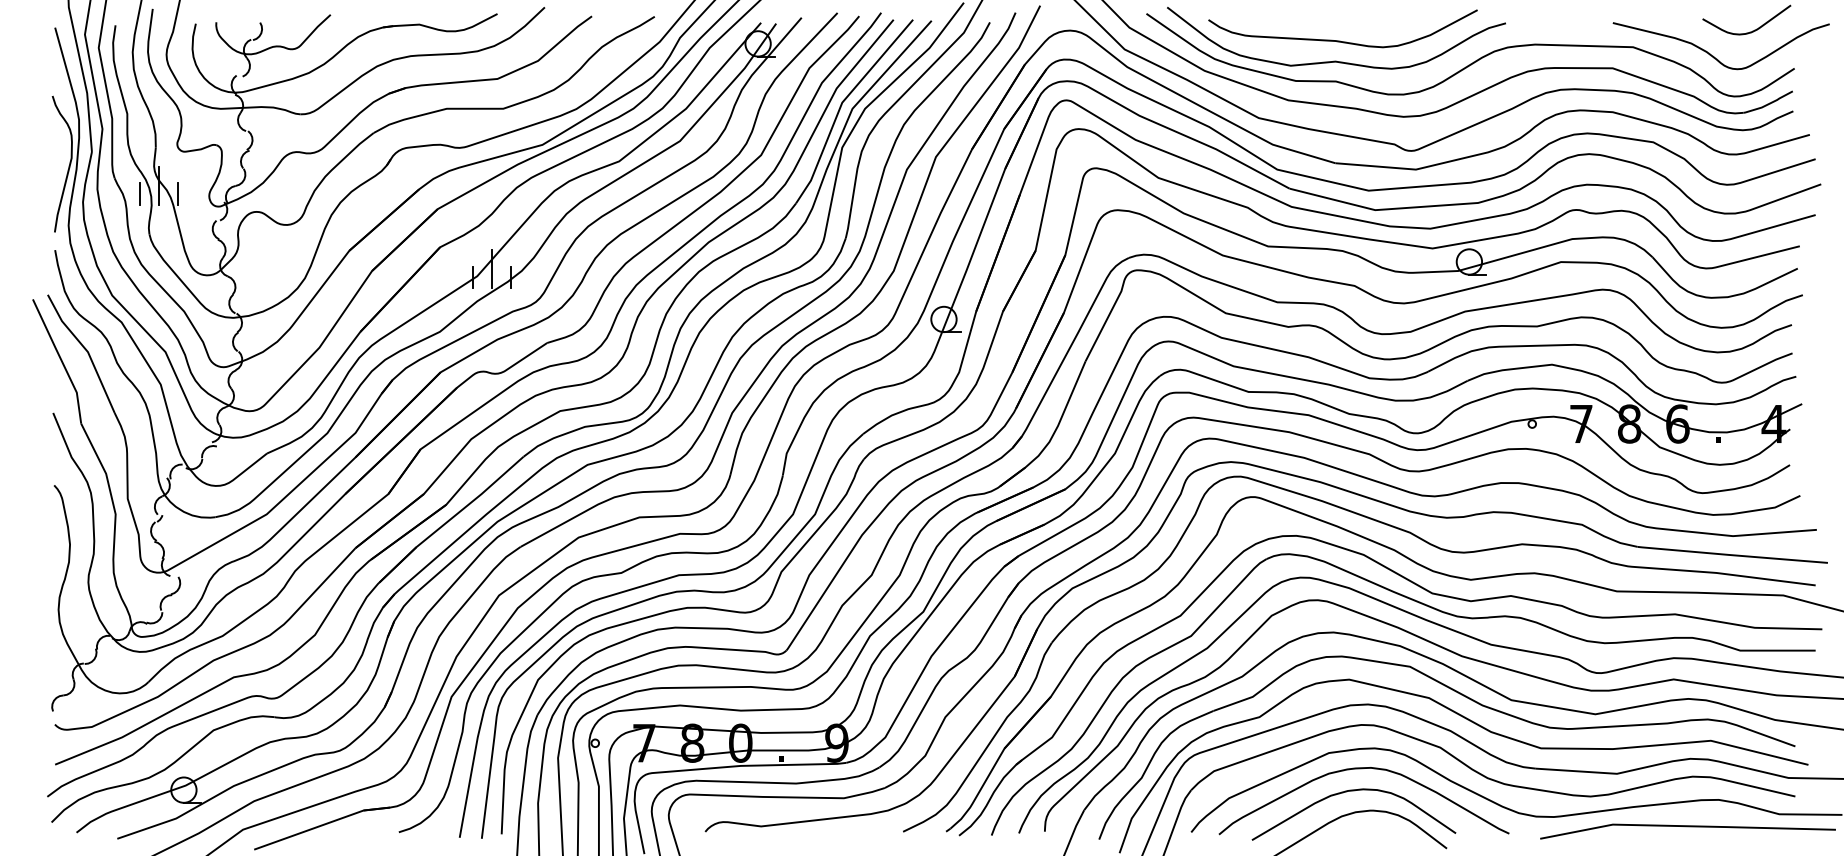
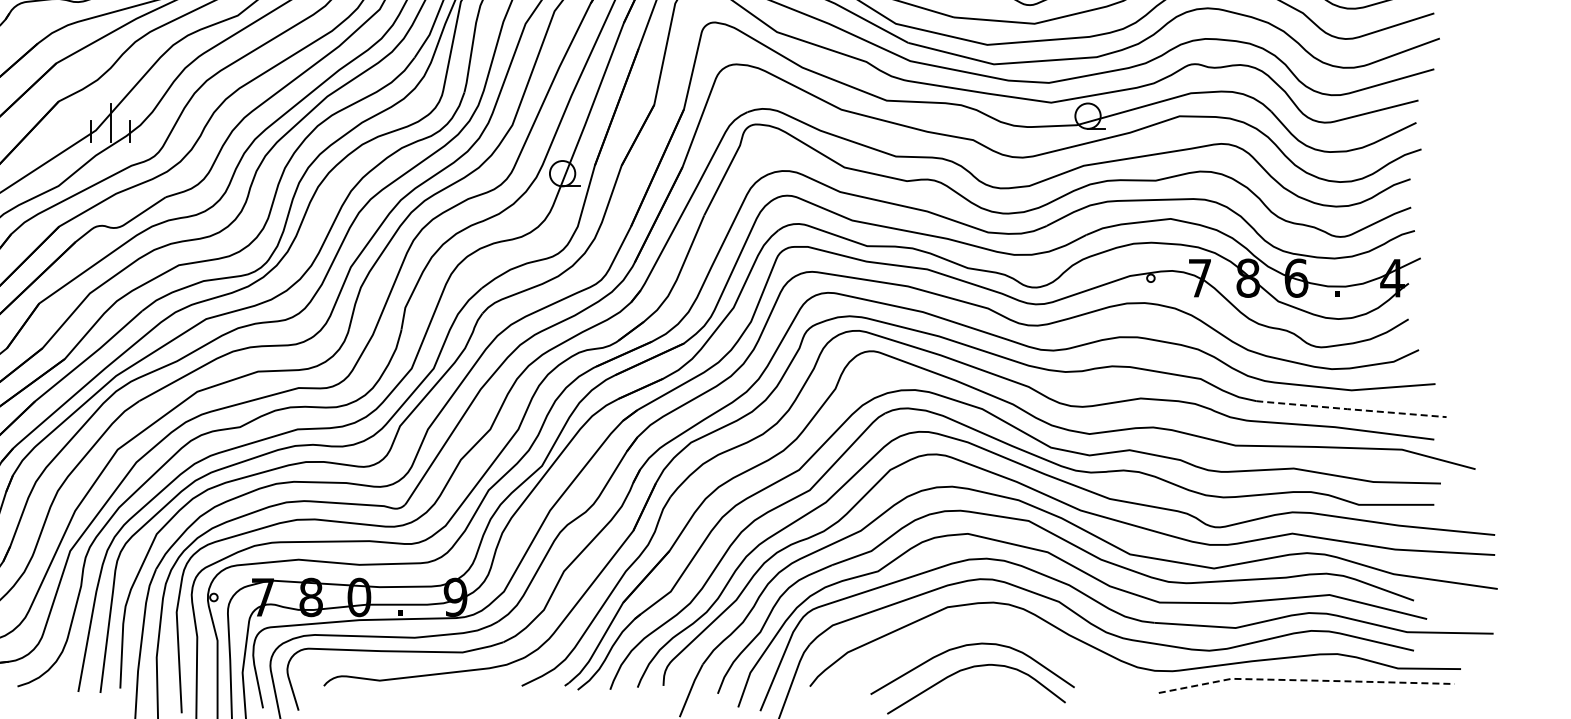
line: (1731, 555) -> (1350, 409), solid -> dashed
curve: (1362, 769) -> (981, 623), removed
line: (1687, 826) -> (1306, 680), solid -> dashed

